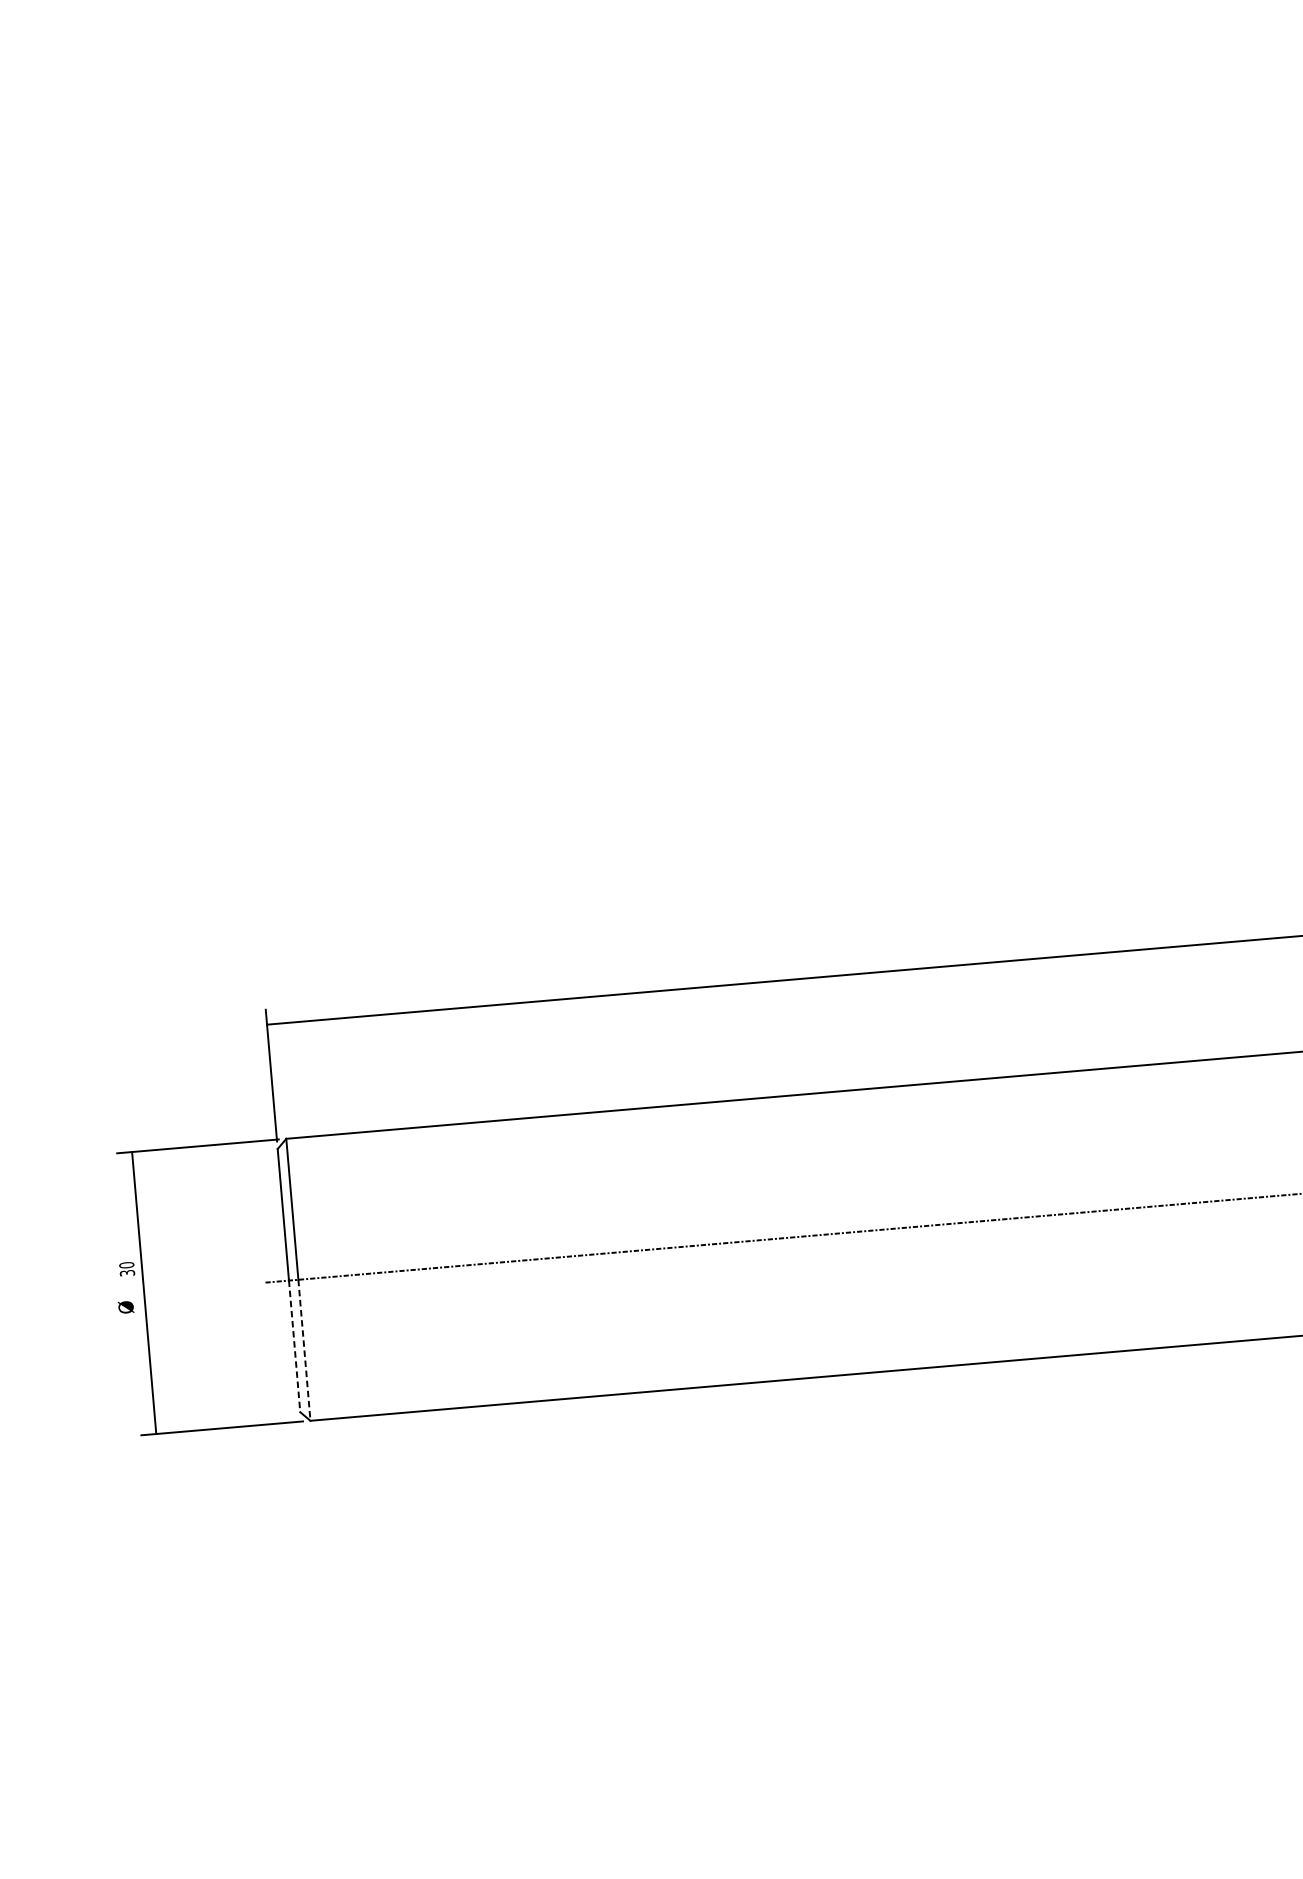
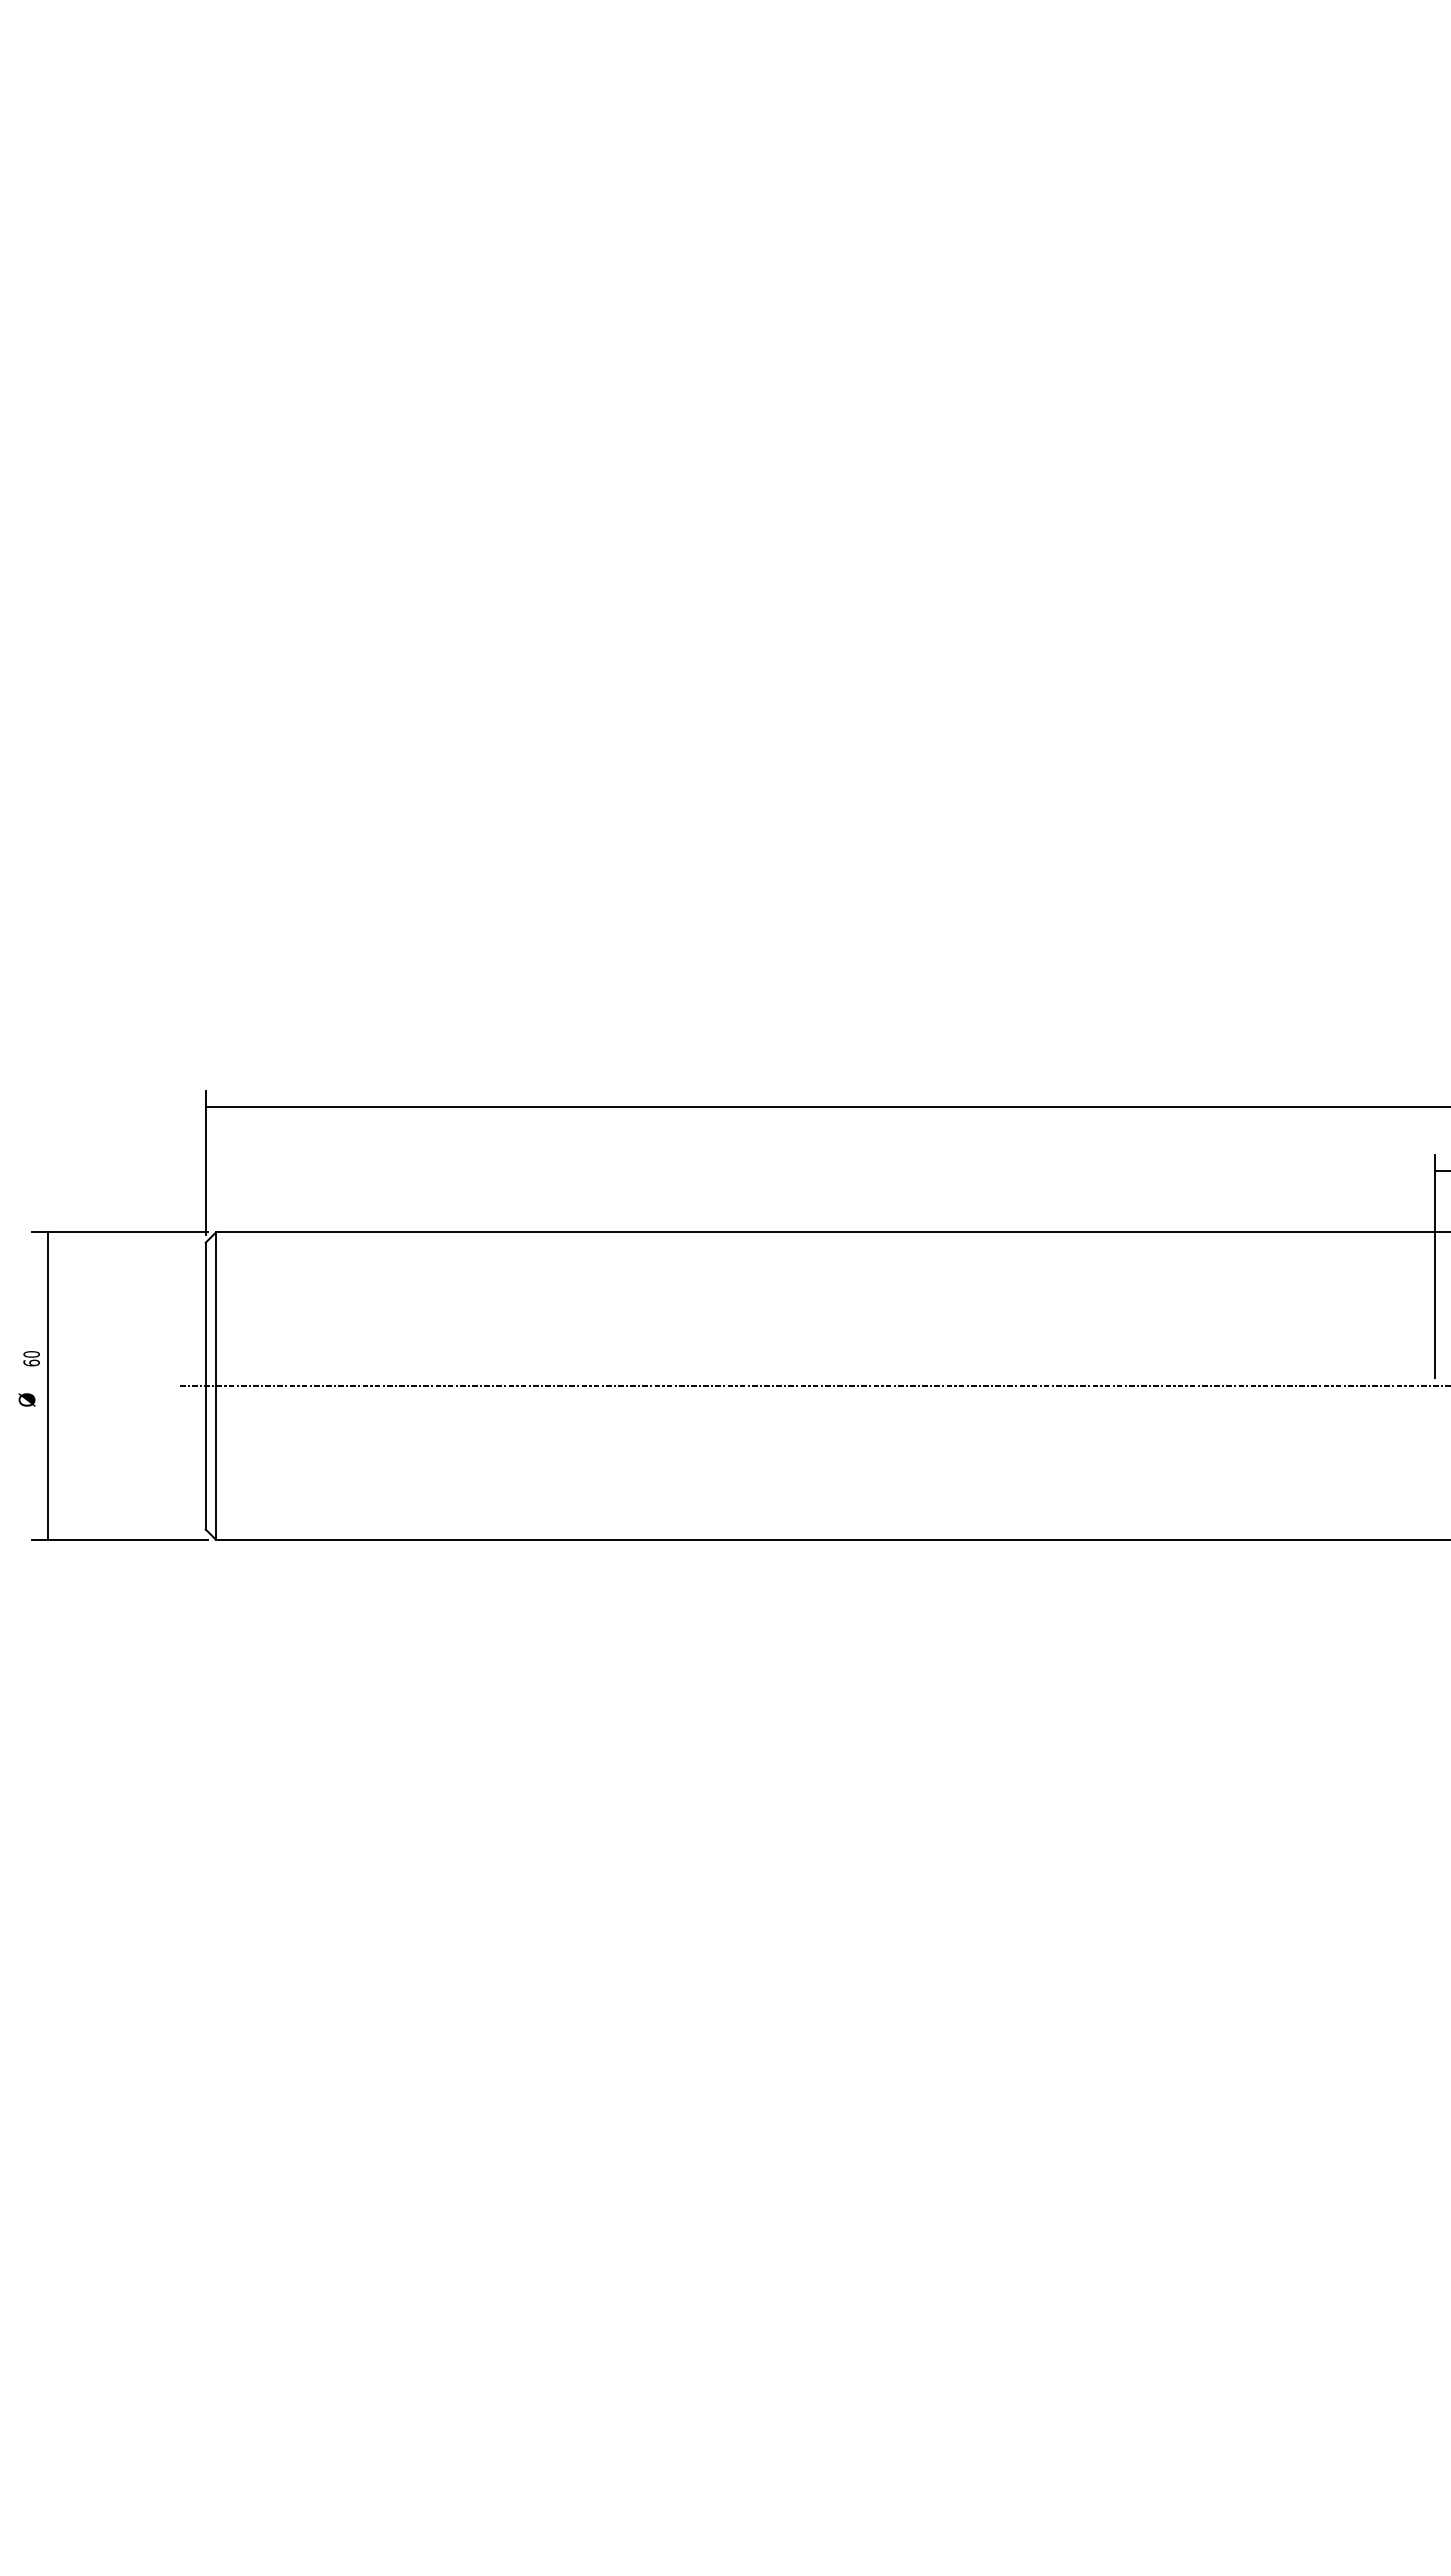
text: (127, 1272) -> (31, 1362), 30 -> 60
line: (294, 1346) -> (205, 1457), dashed -> solid
line: (304, 1349) -> (216, 1462), dashed -> solid

